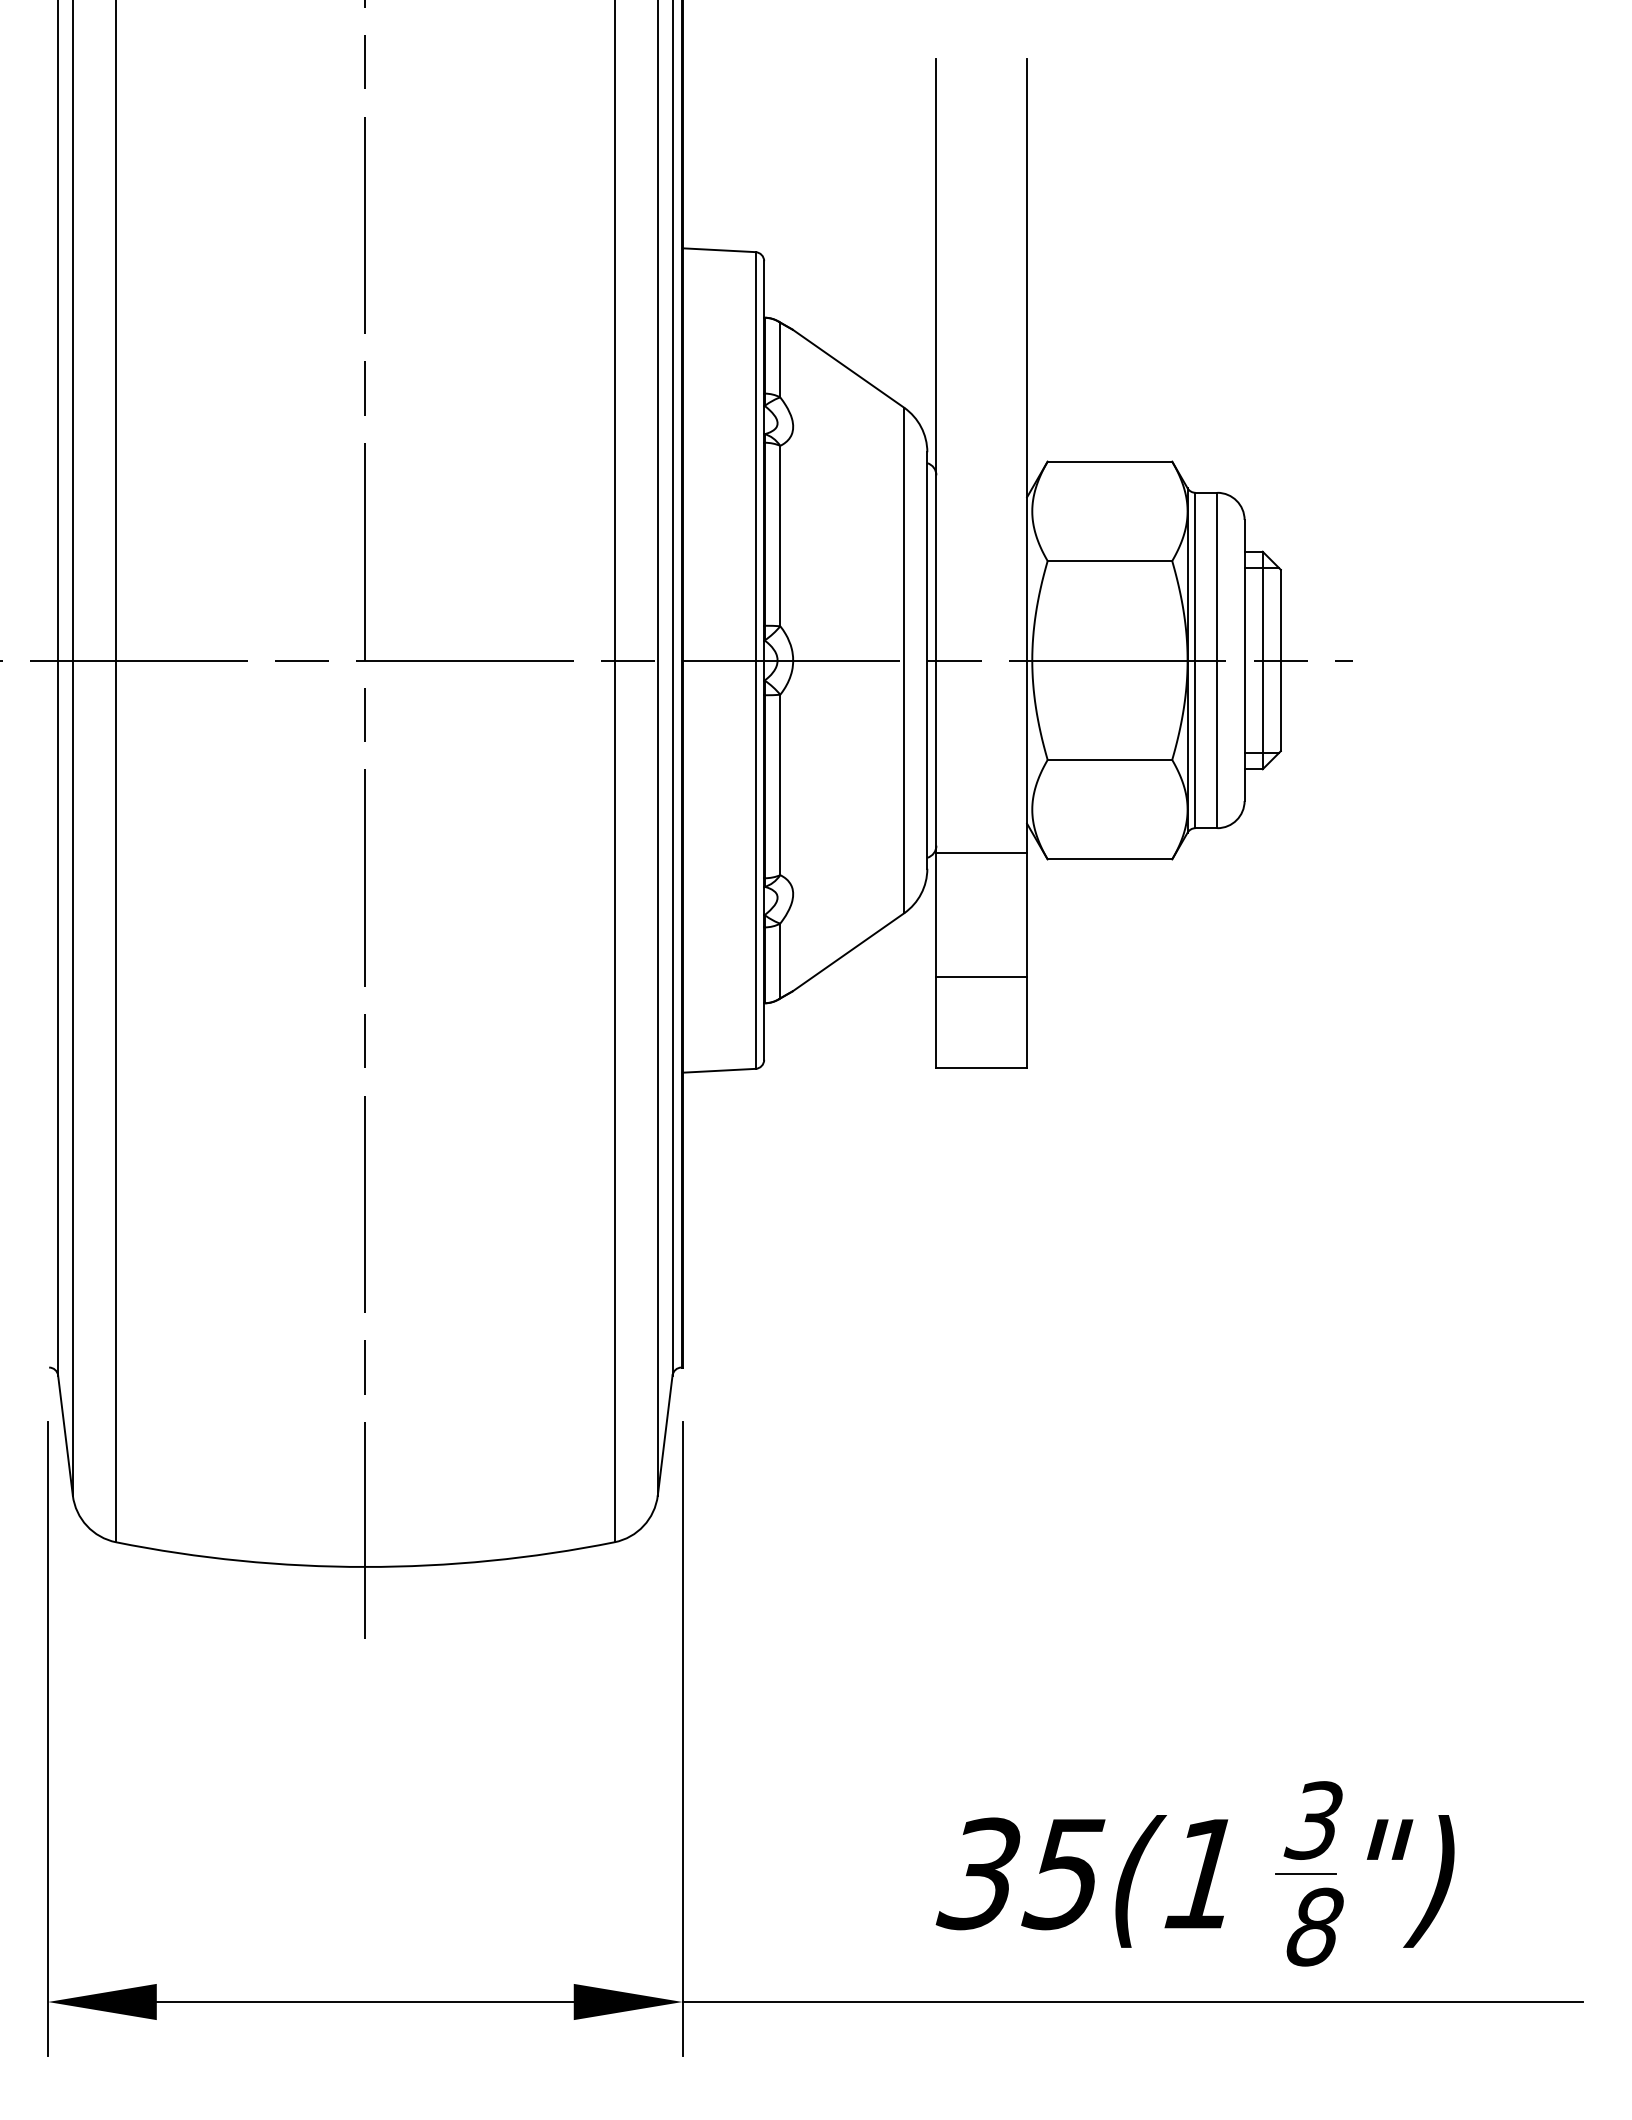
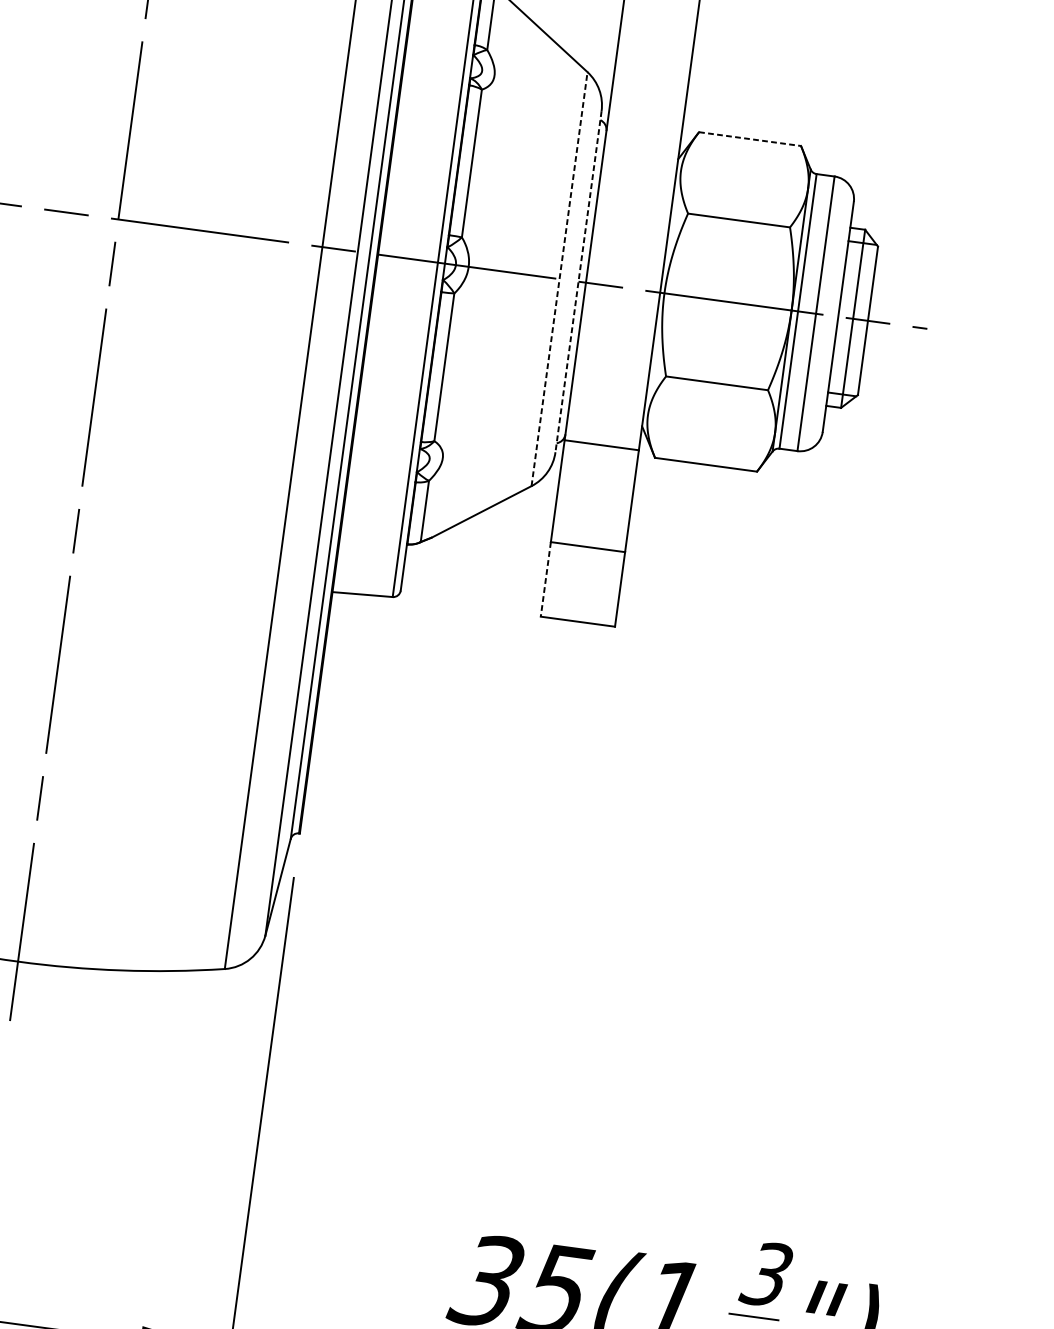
line: (1110, 461) -> (750, 139), solid -> dashed
line: (904, 660) -> (559, 279), solid -> dashed
line: (927, 661) -> (578, 282), solid -> dashed
line: (936, 1022) -> (545, 579), solid -> dashed

